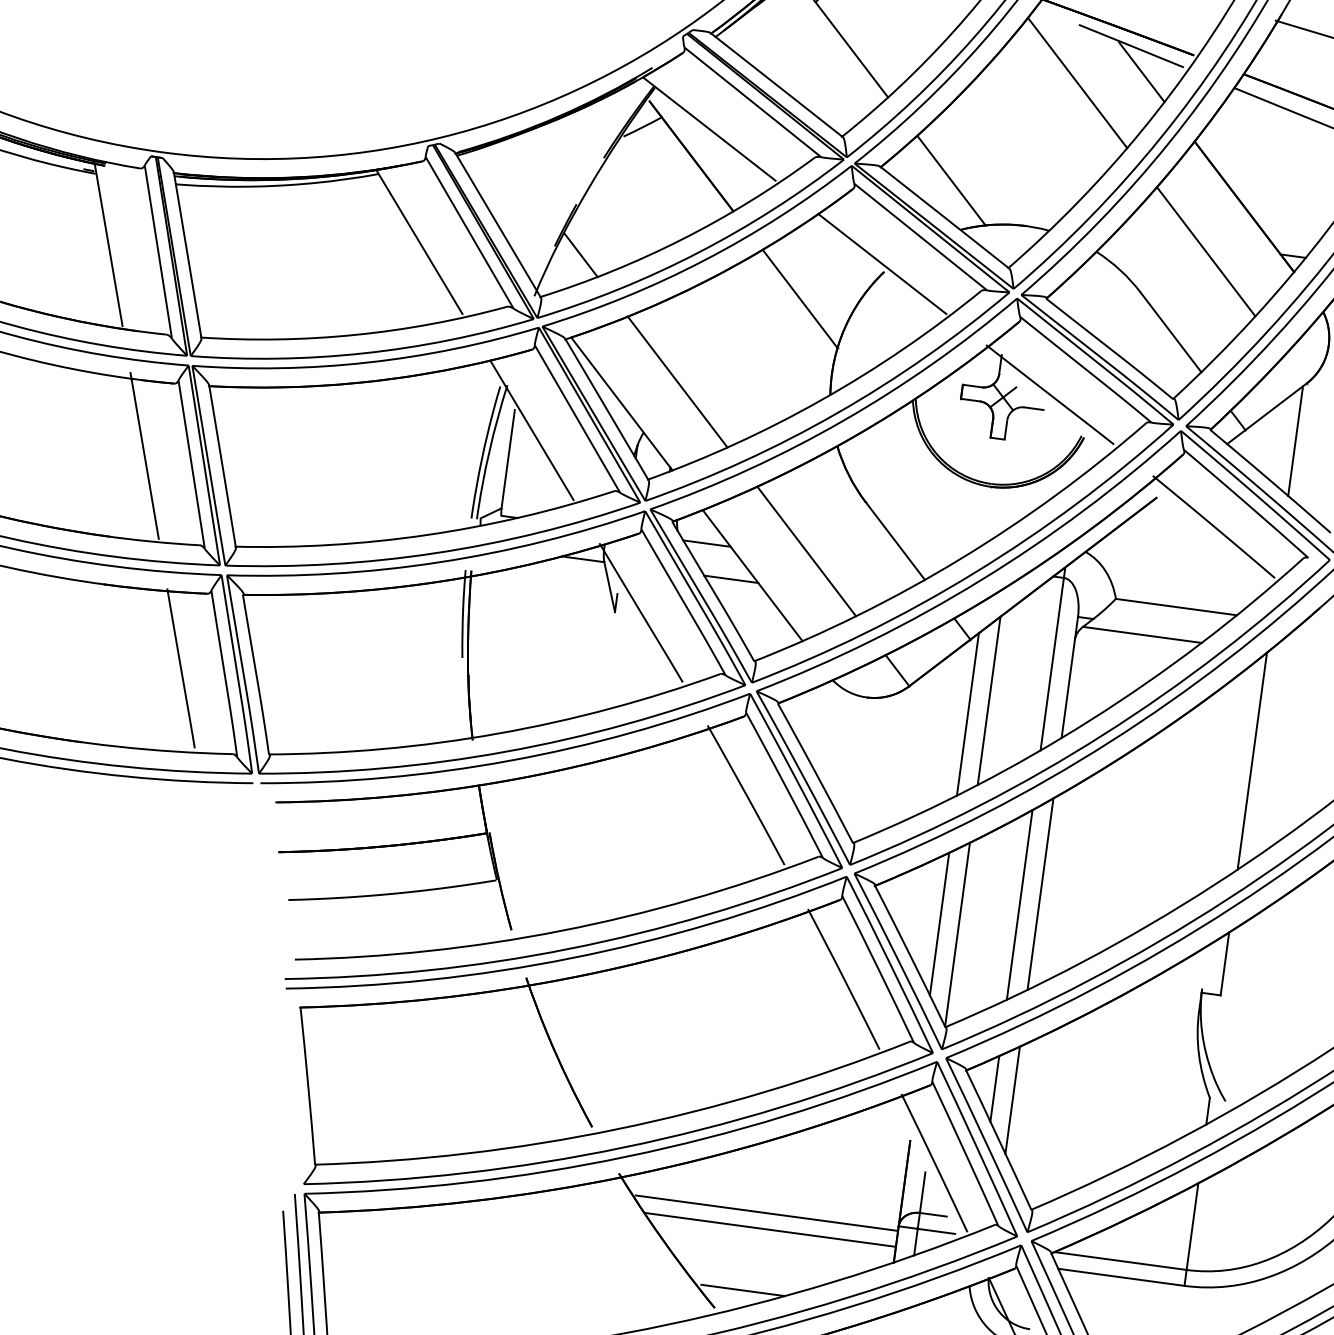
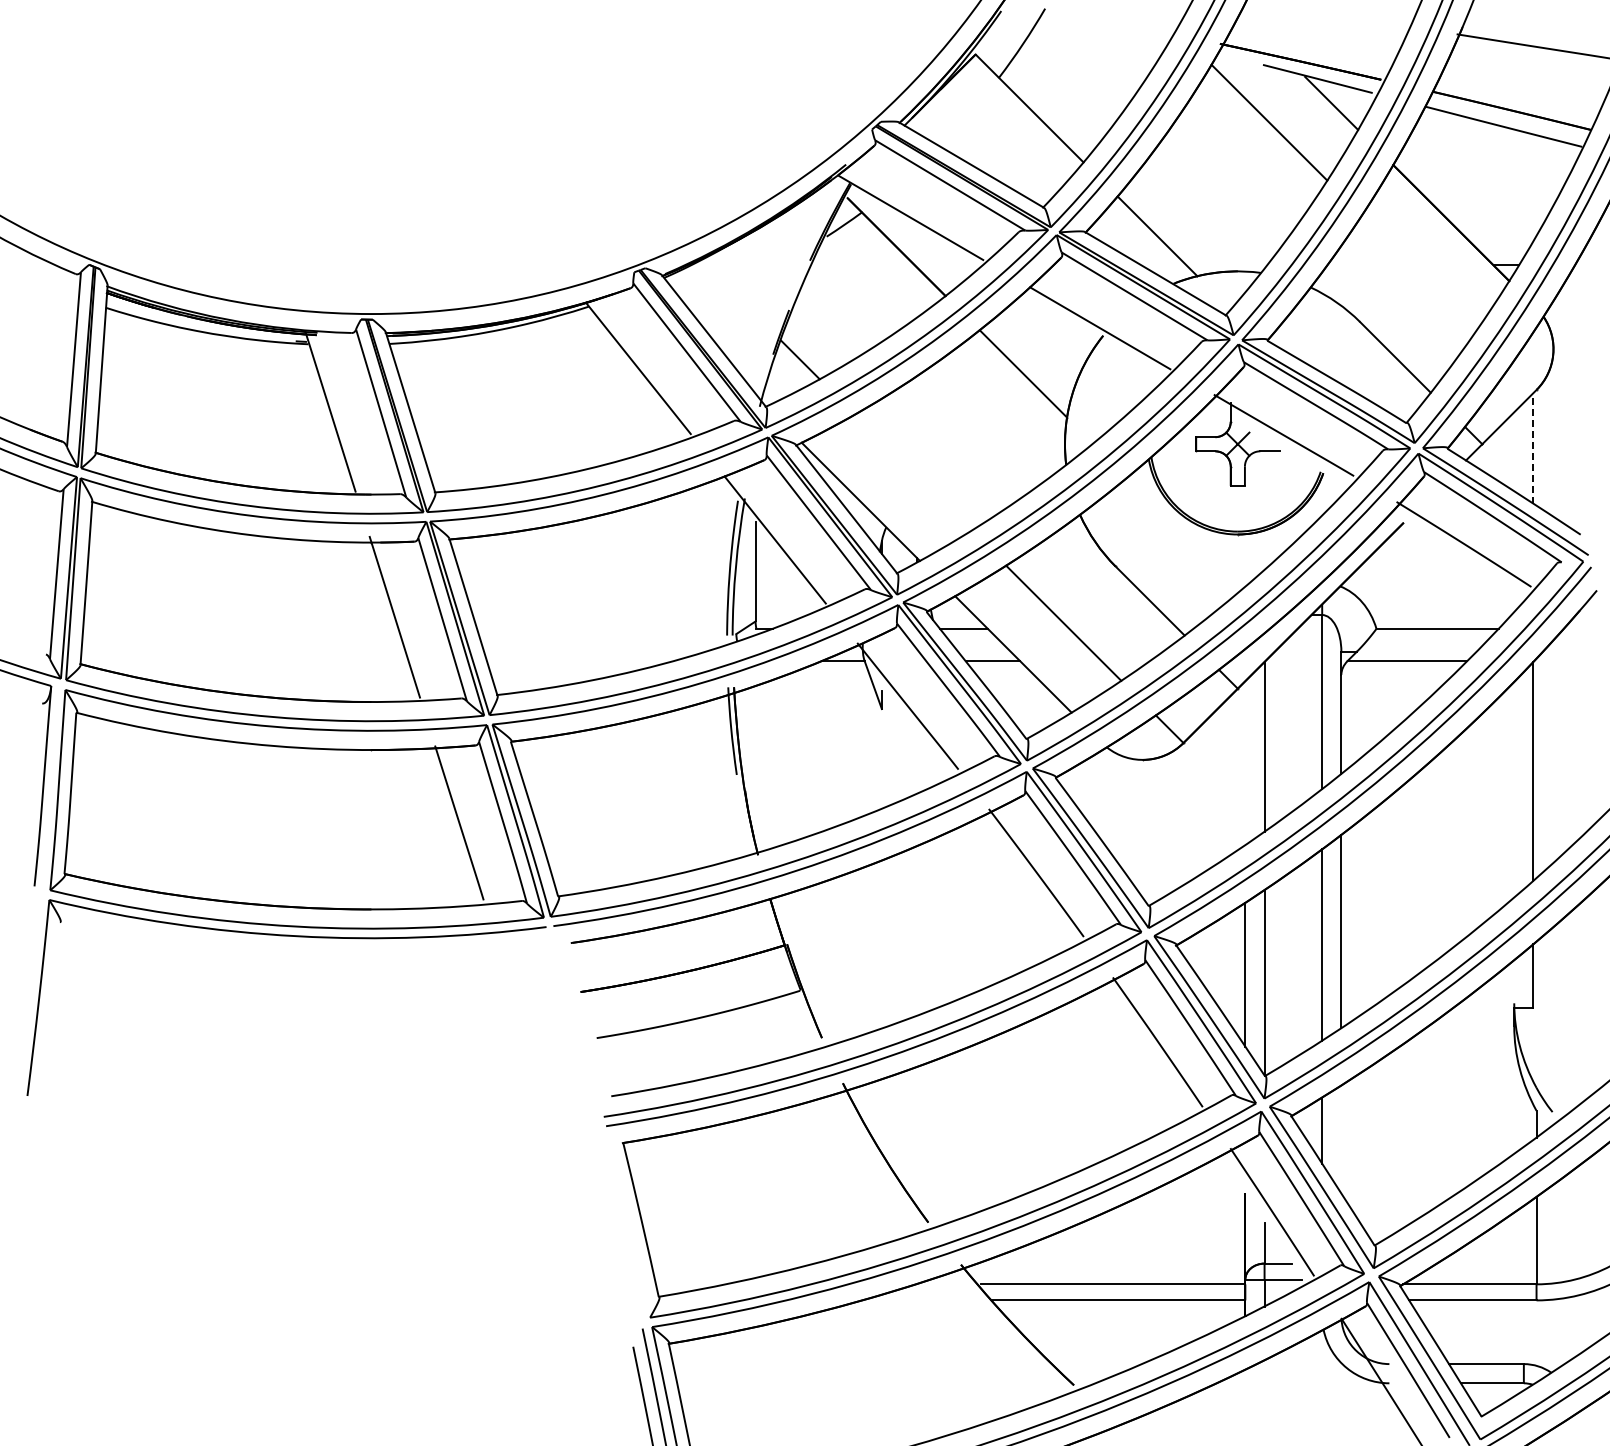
line: (1206, 251) -> (1419, 272), removed
line: (678, 381) -> (913, 472), removed
line: (1295, 440) -> (1533, 447), solid -> dashed
line: (968, 714) -> (1245, 763), removed
line: (1012, 1100) -> (1341, 1139), removed
line: (742, 1290) -> (1099, 1364), removed

